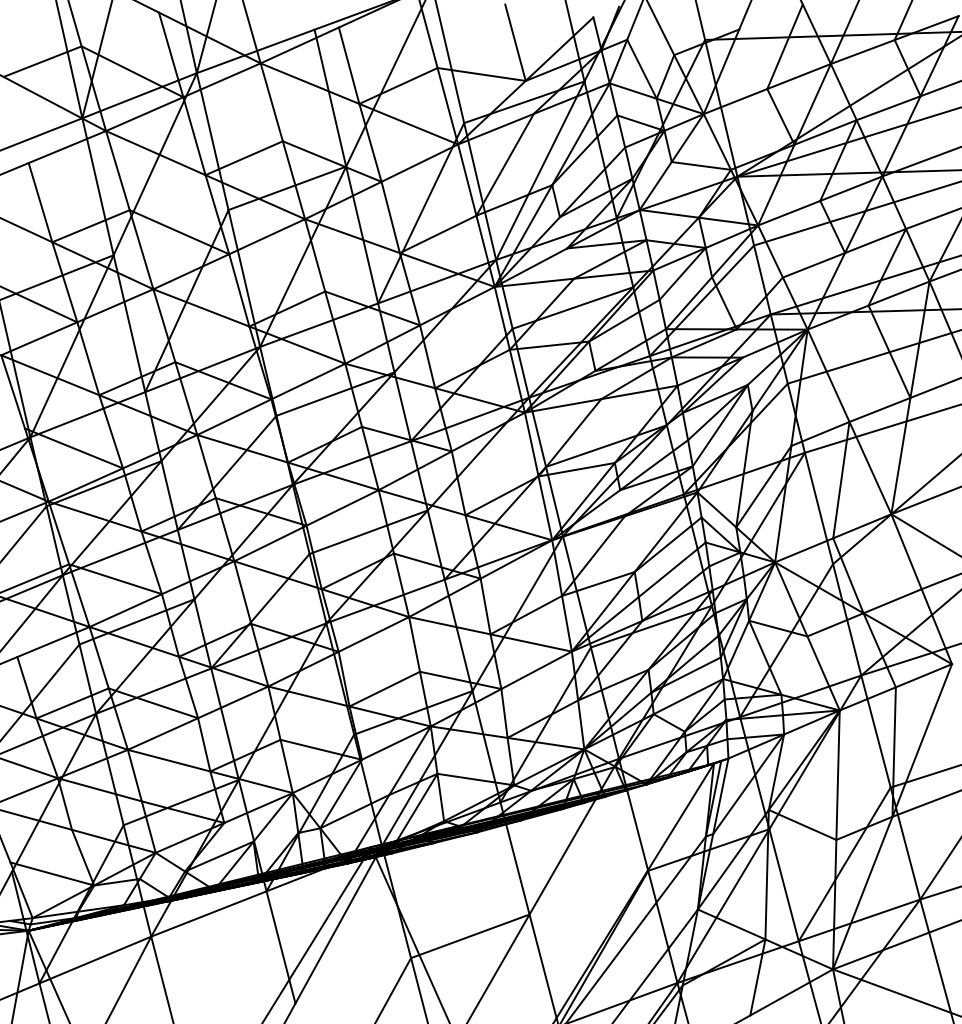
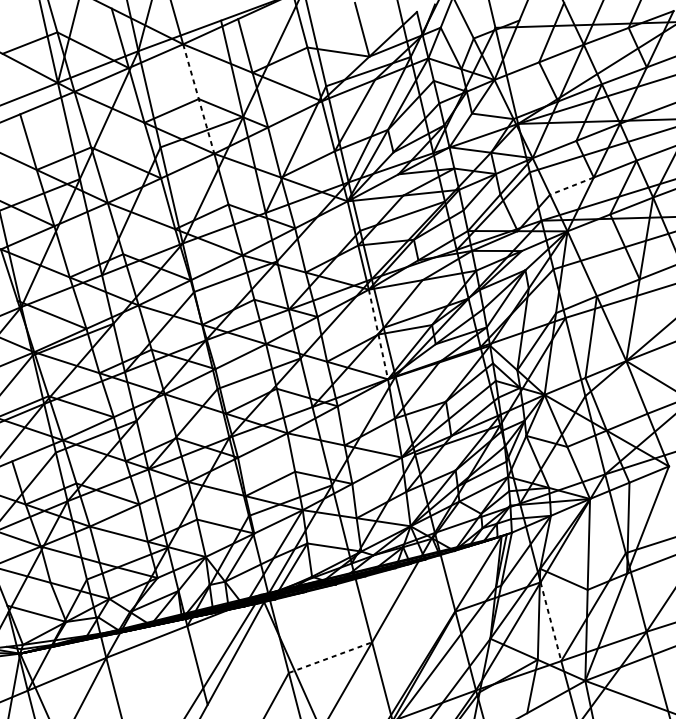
line: (283, 141) -> (199, 99), solid -> dashed
line: (813, 265) -> (571, 186), solid -> dashed
line: (538, 476) -> (378, 334), solid -> dashed
line: (784, 885) -> (551, 621), solid -> dashed
line: (470, 936) -> (330, 657), solid -> dashed

